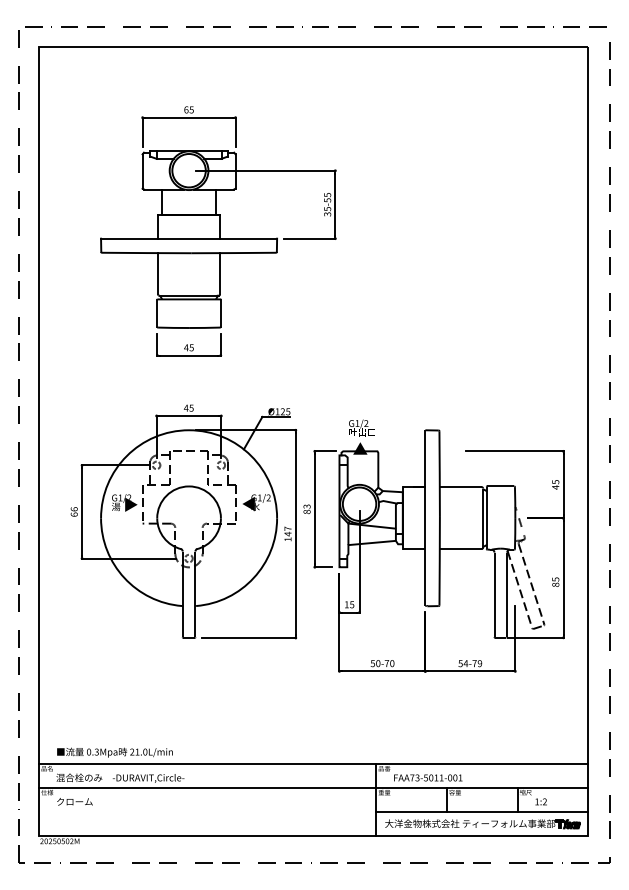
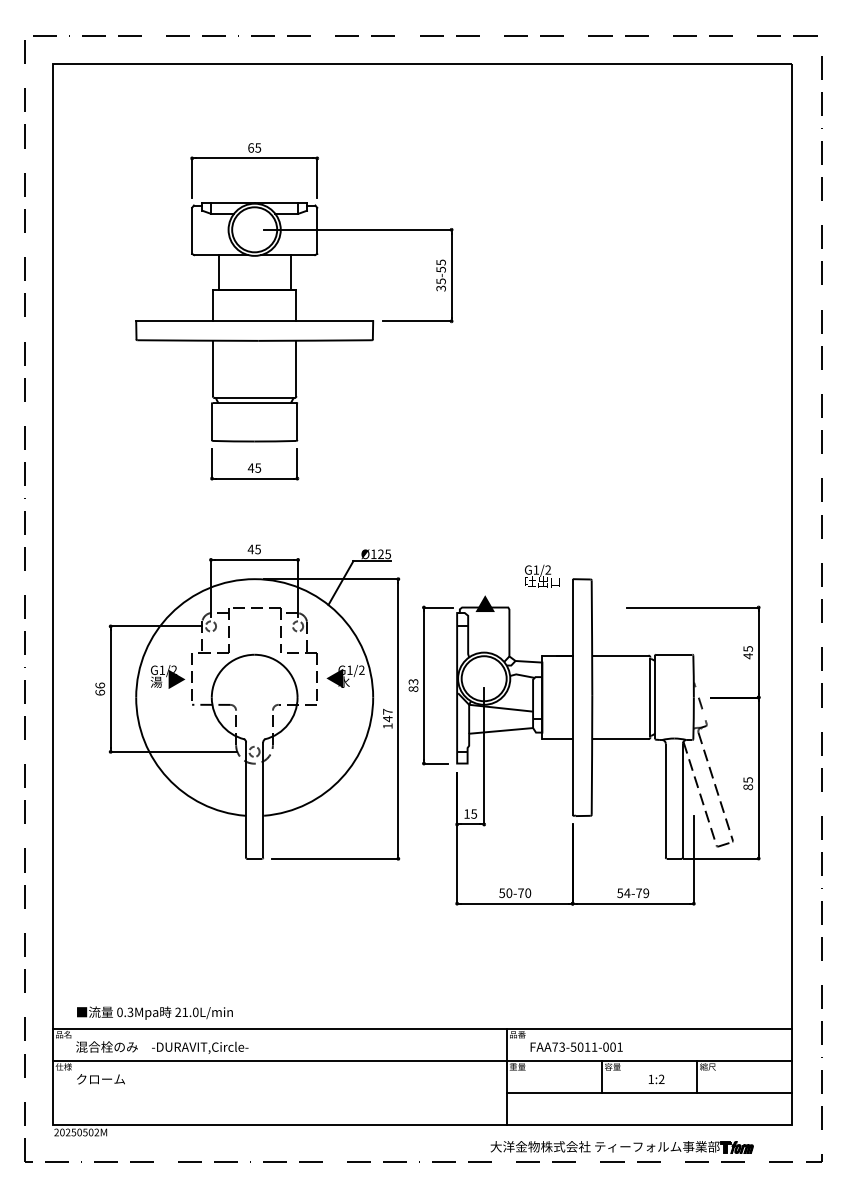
text: (362, 427) -> (542, 575), moved
text: (541, 801) -> (656, 1079), moved
part: (482, 824) -> (621, 1147), moved

